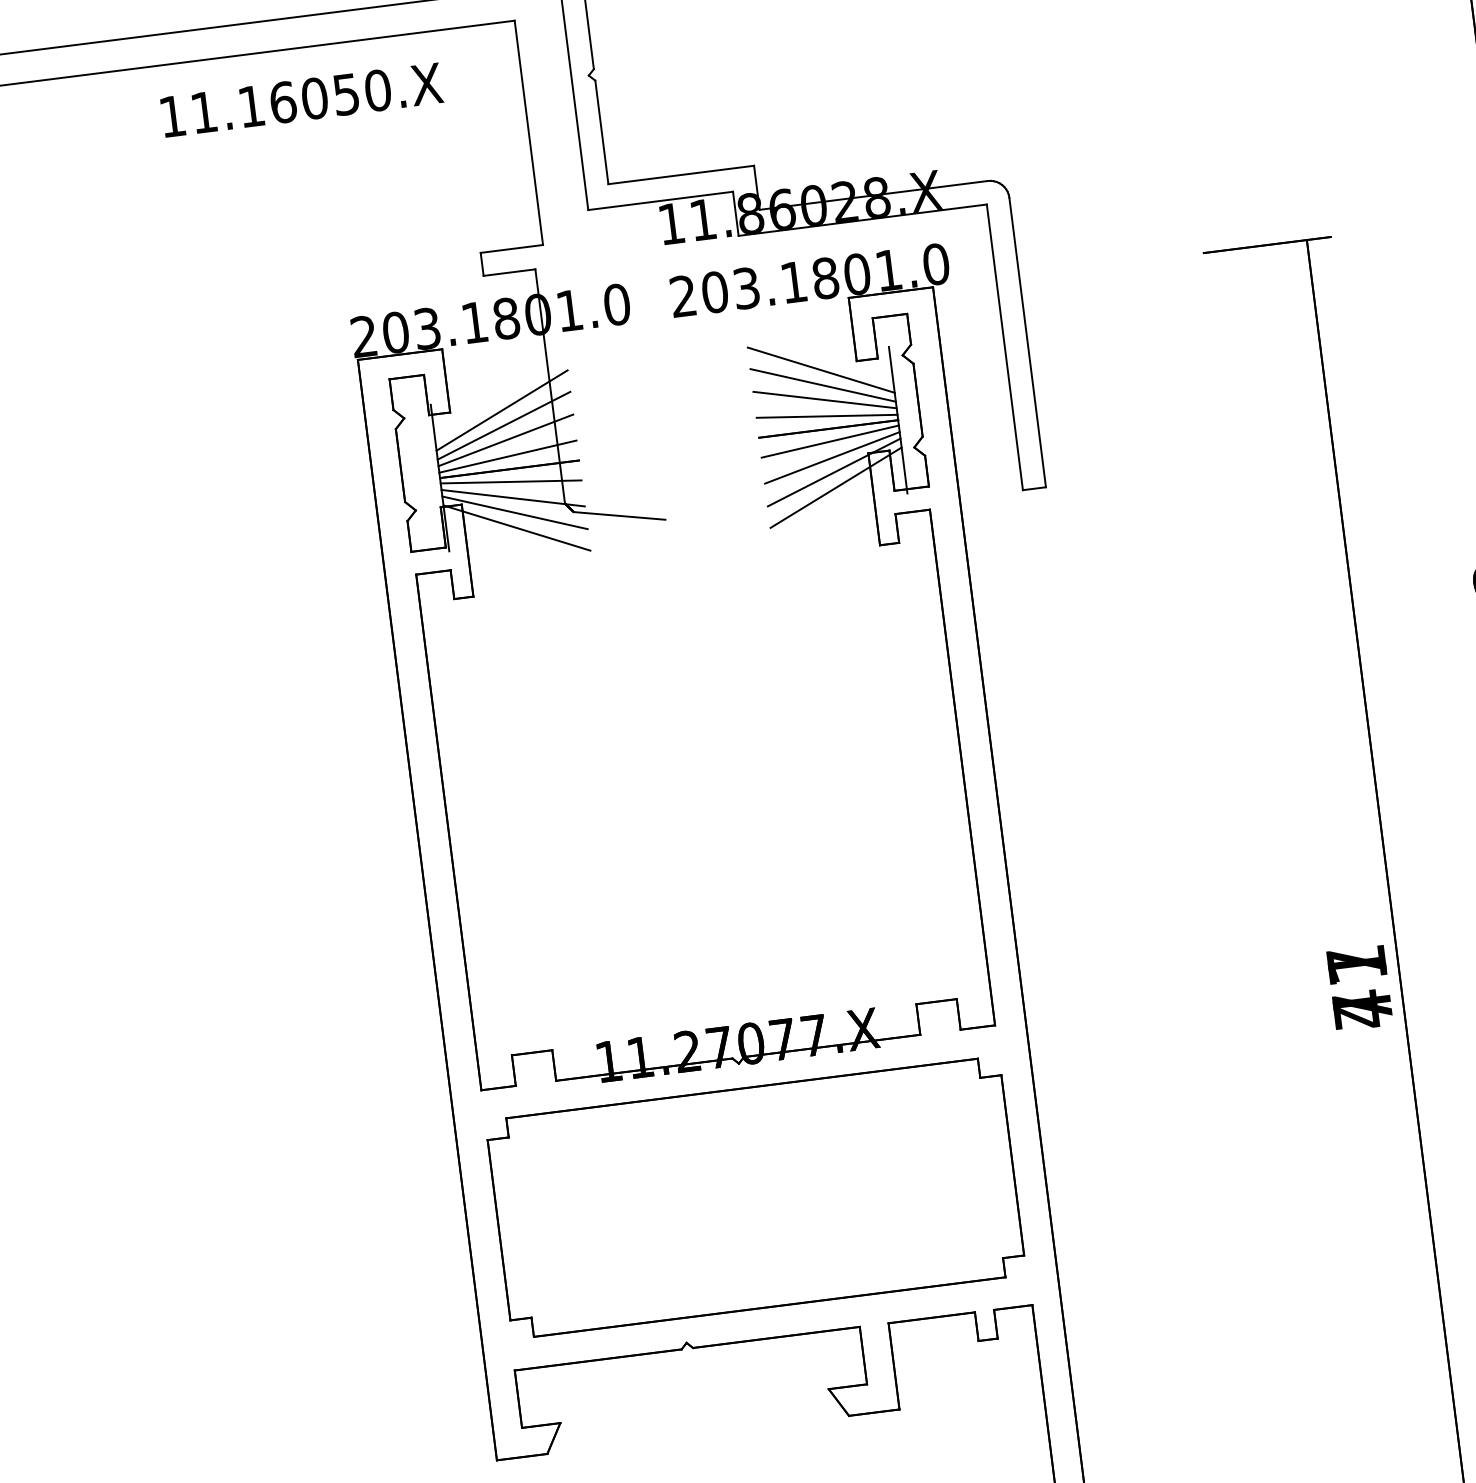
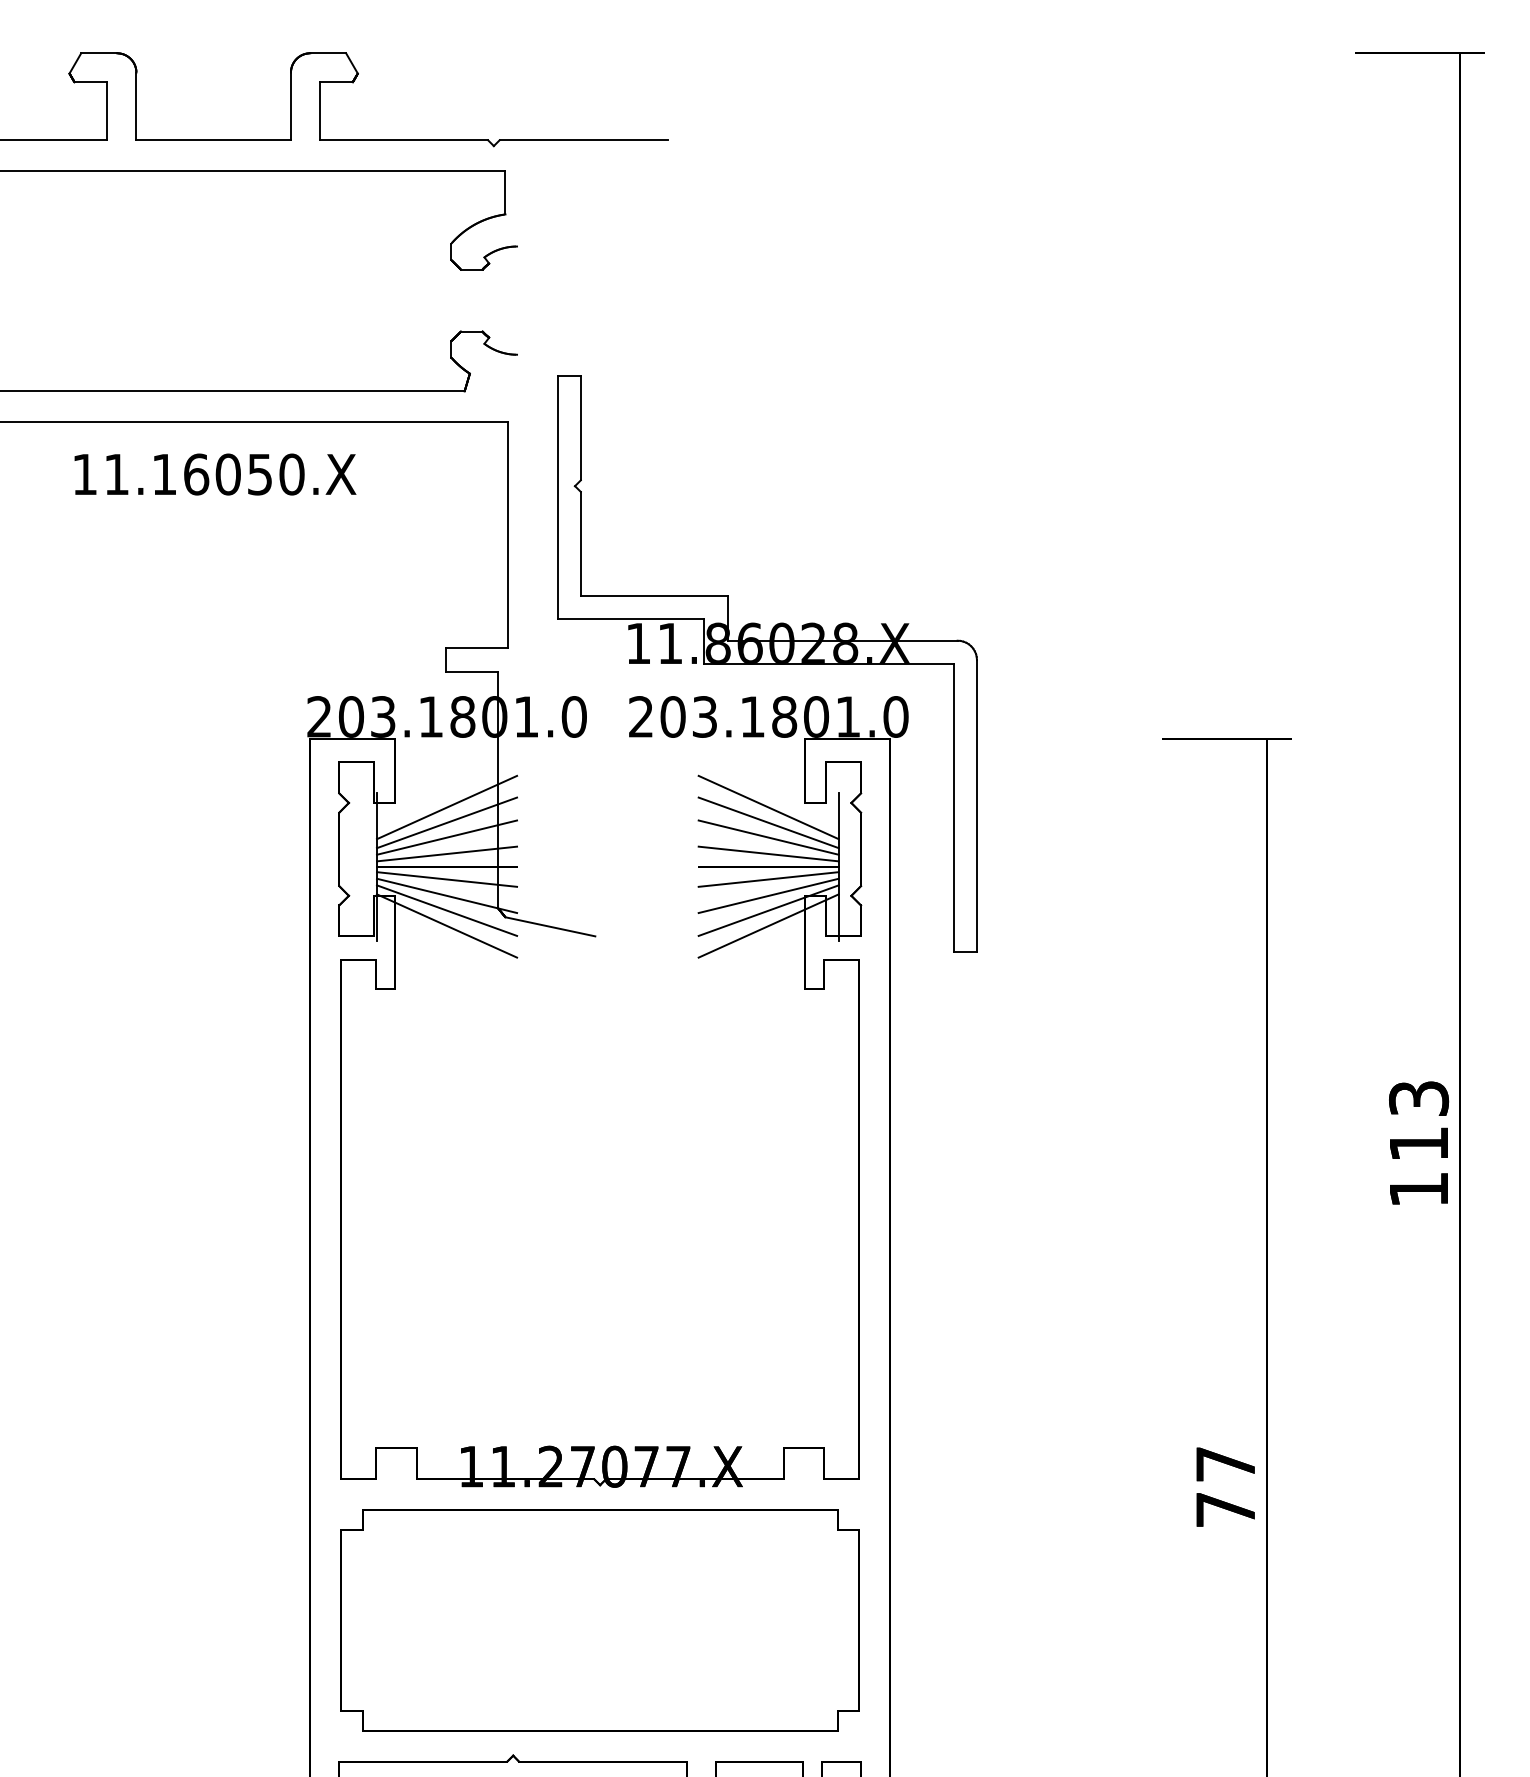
text: (302, 100) -> (215, 474), moved
text: (1359, 987) -> (1225, 1487), 41 -> 77

